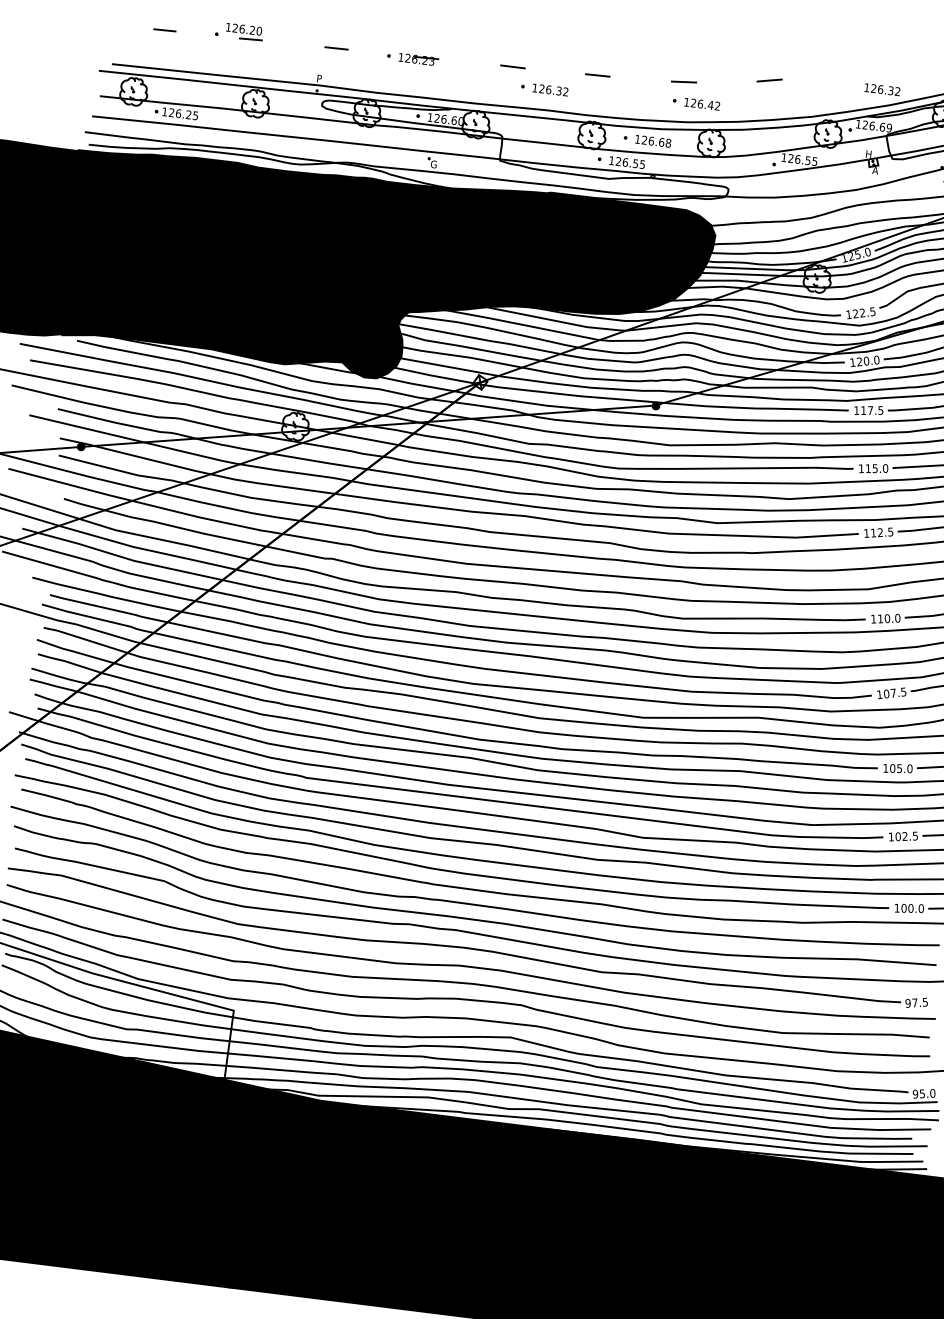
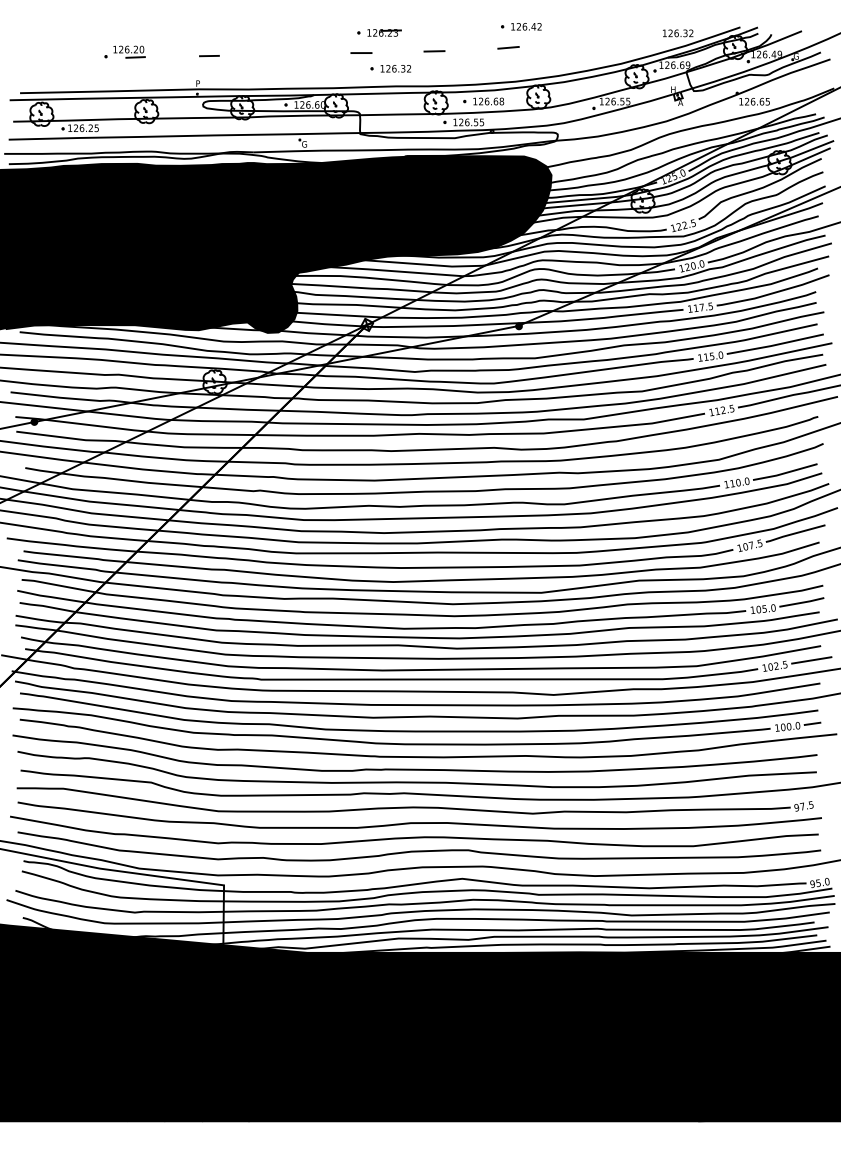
line: (164, 29) -> (61, 58), removed
part: (412, 58) -> (379, 32), moved
line: (769, 80) -> (581, 37), removed
part: (696, 103) -> (521, 26), moved

